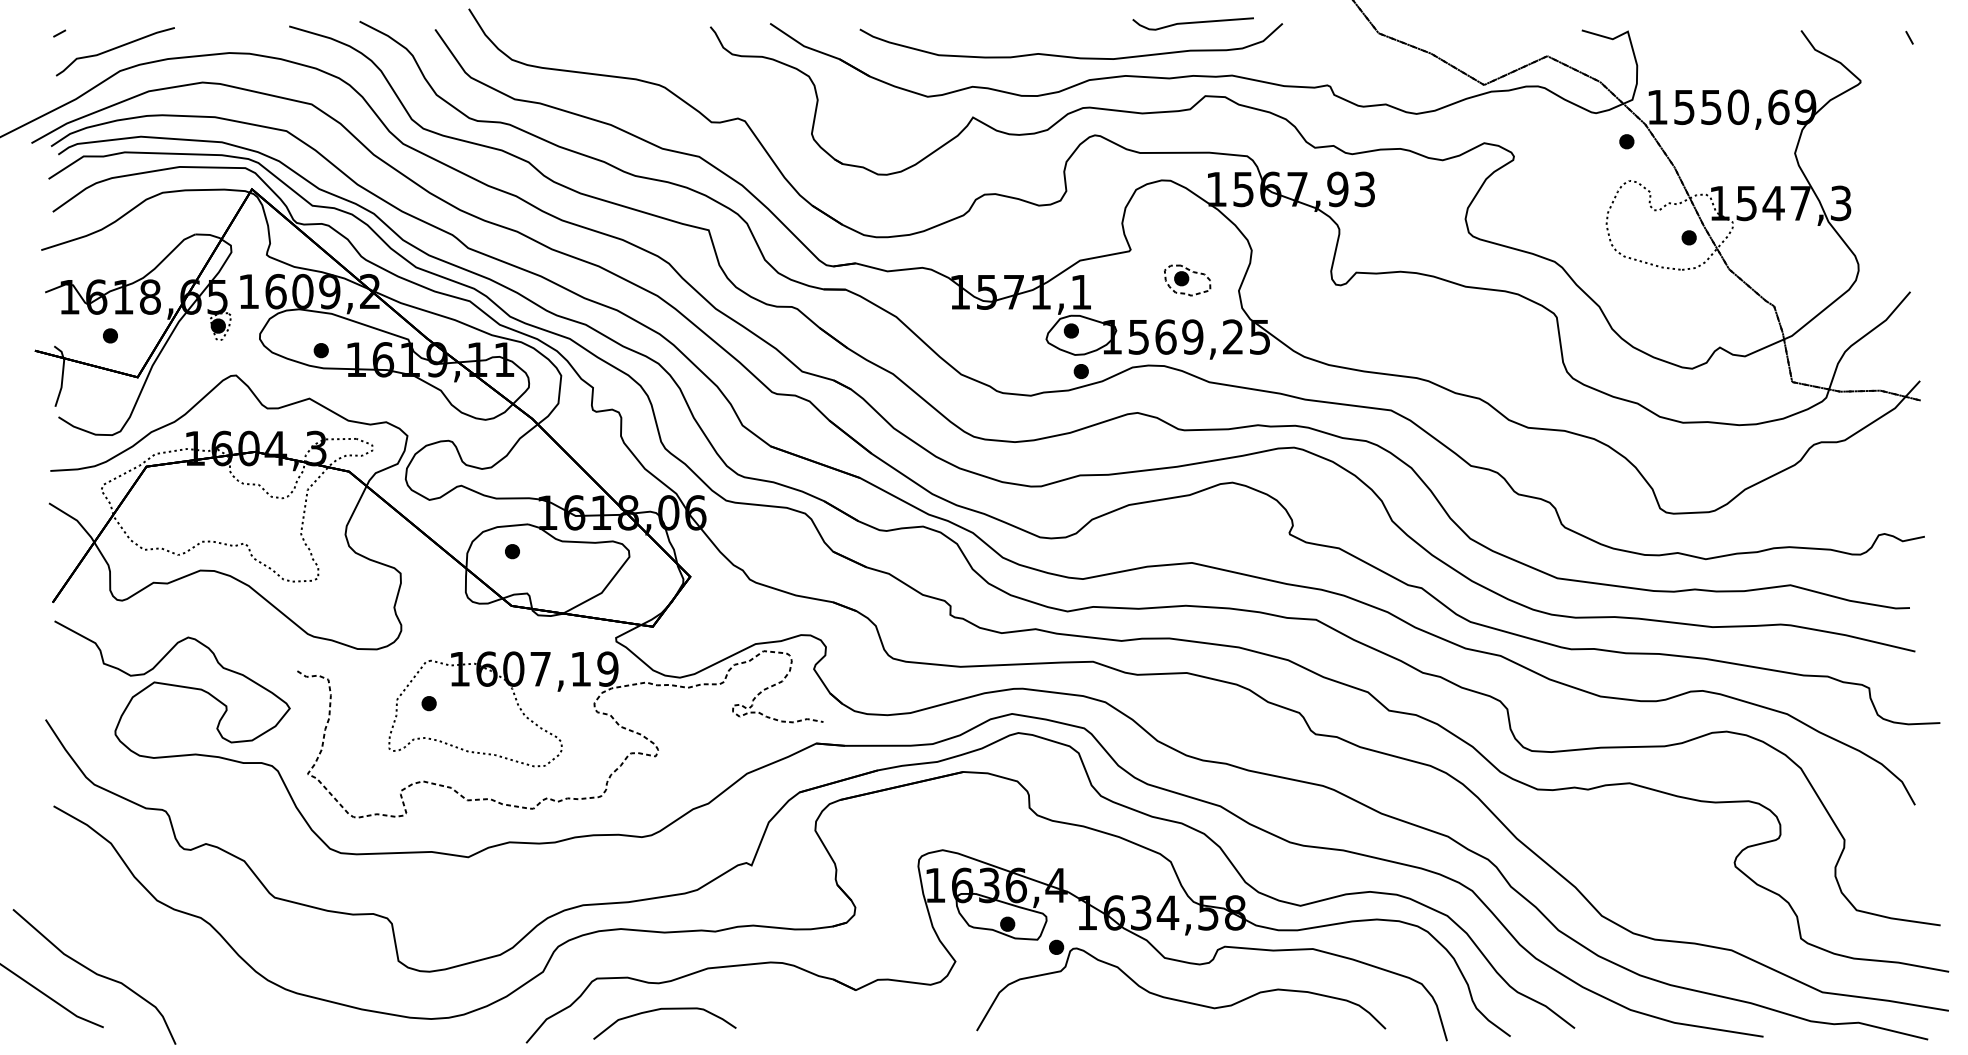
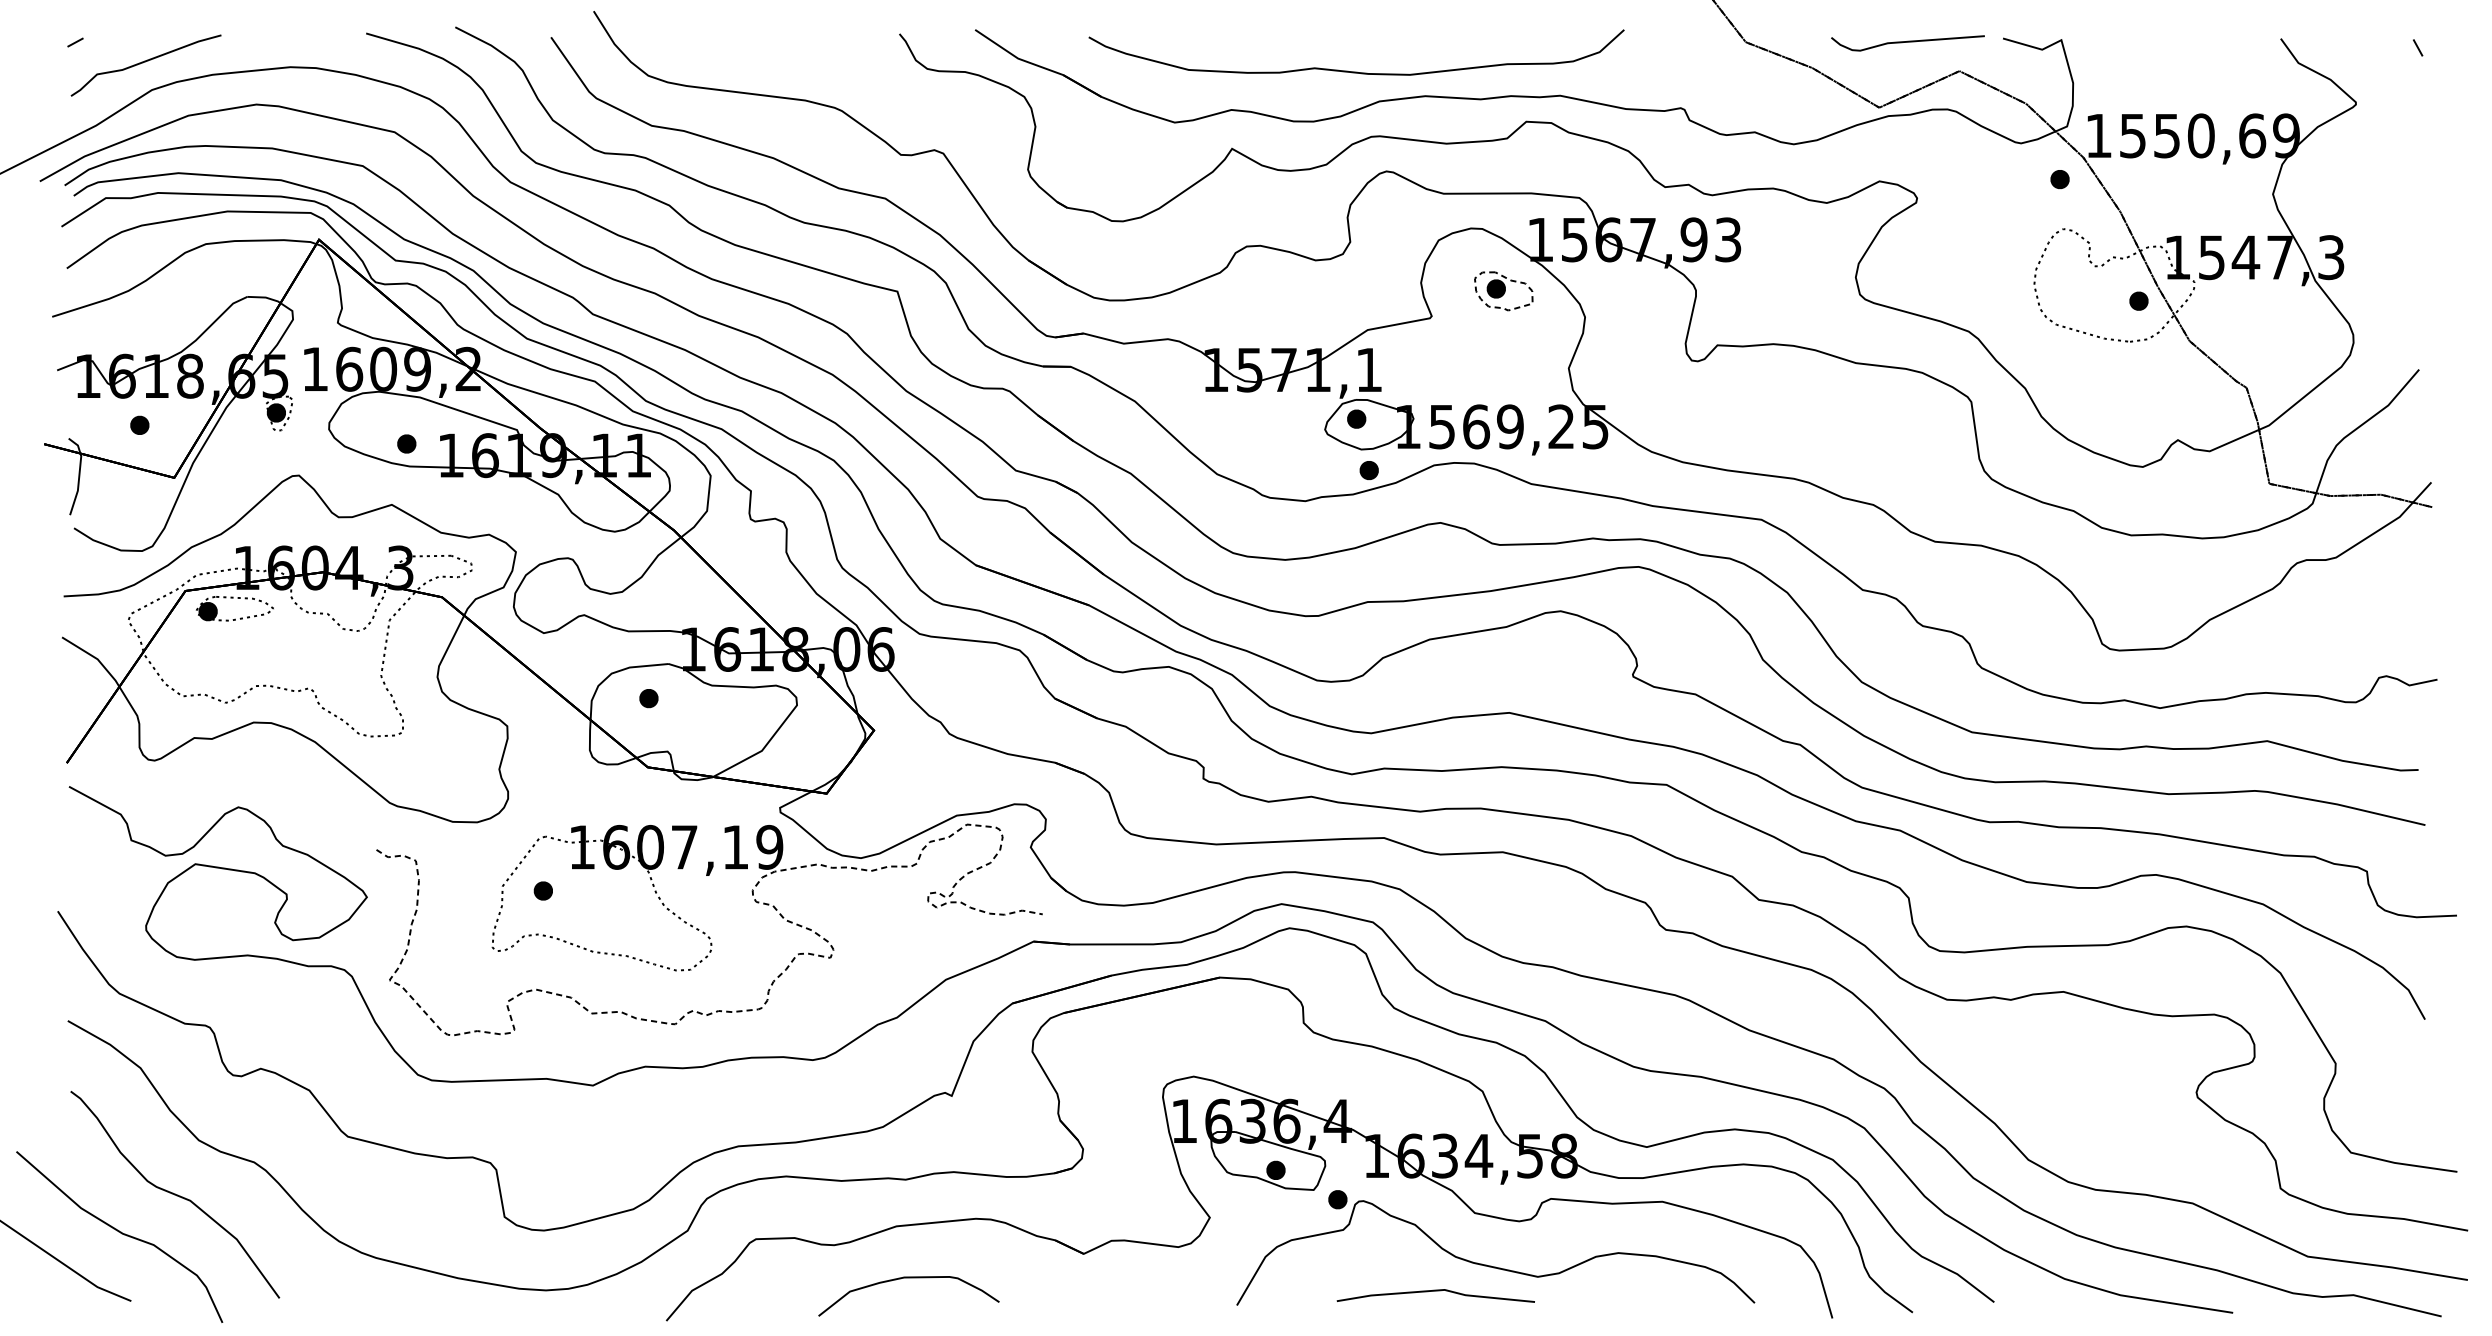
curve: (1192, 23) -> (1907, 42), moved
part: (1187, 280) -> (1503, 291), moved
part: (184, 472) -> (233, 598), added
curve: (138, 943) -> (175, 1194), added
curve: (664, 1009) -> (908, 1278), moved
line: (1133, 1019) -> (1435, 1291), added

